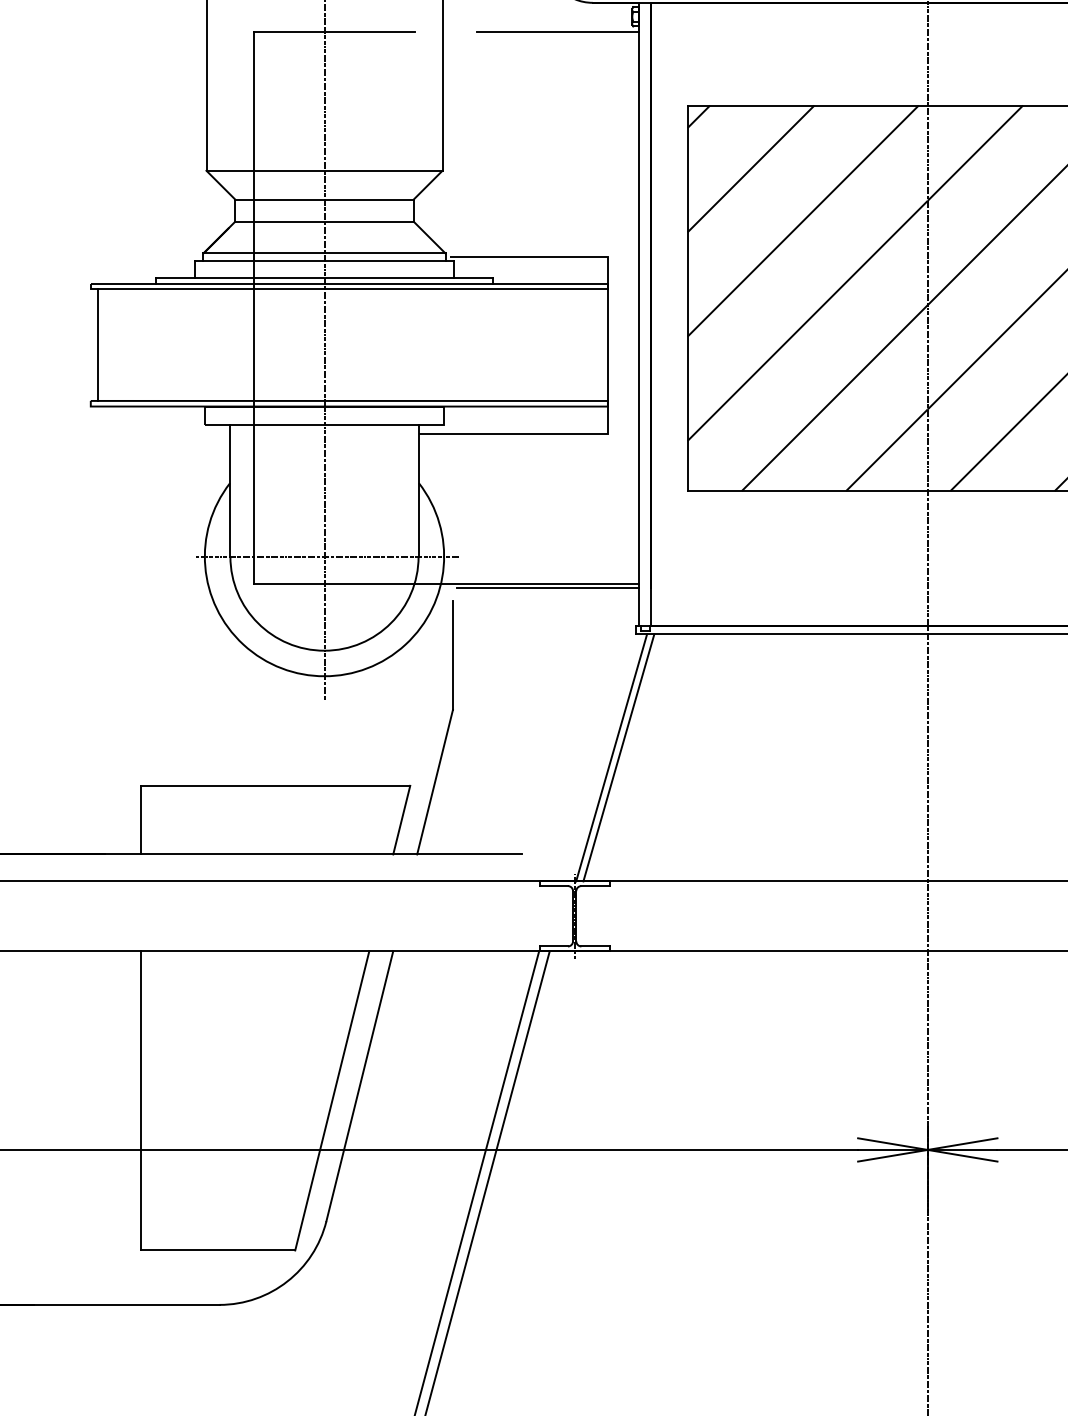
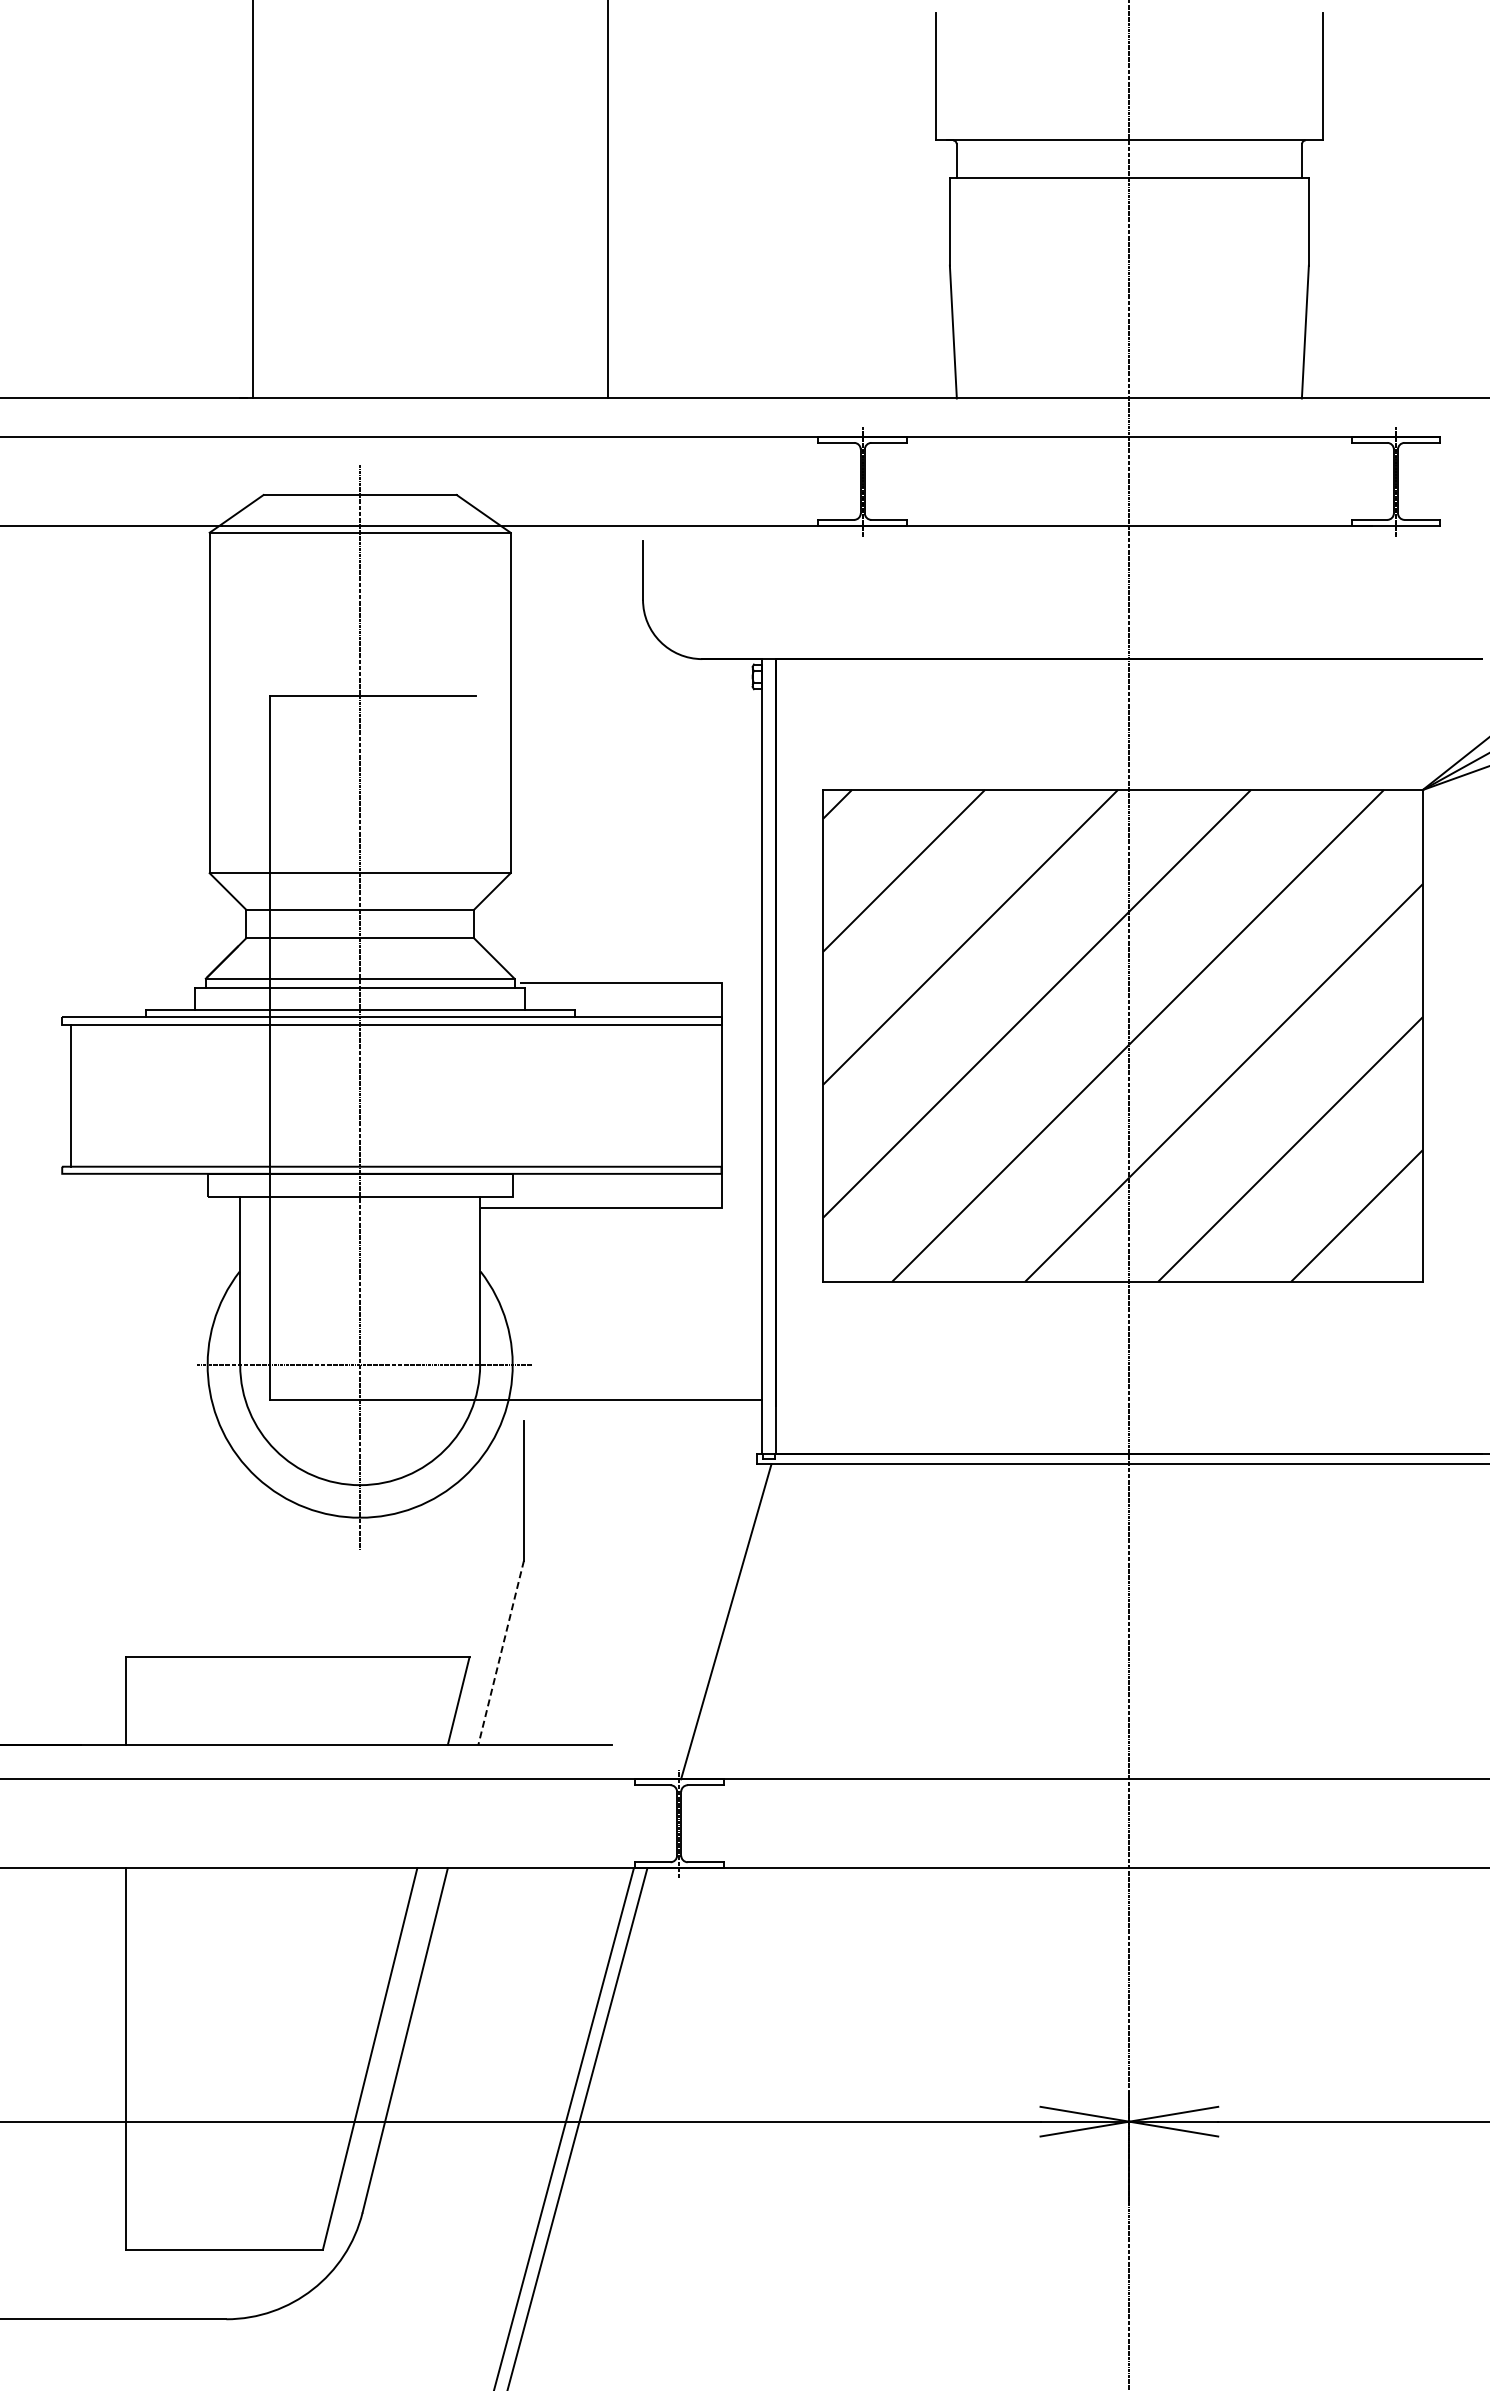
line: (557, 31) -> (657, 695), removed
line: (548, 588) -> (645, 1405), removed
line: (618, 757) -> (735, 1621), removed
line: (435, 781) -> (501, 1652), solid -> dashed

